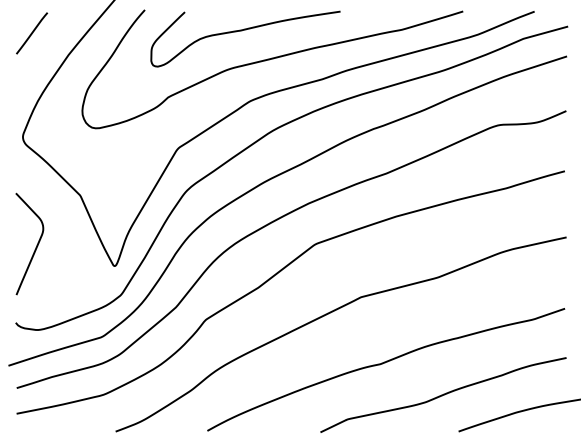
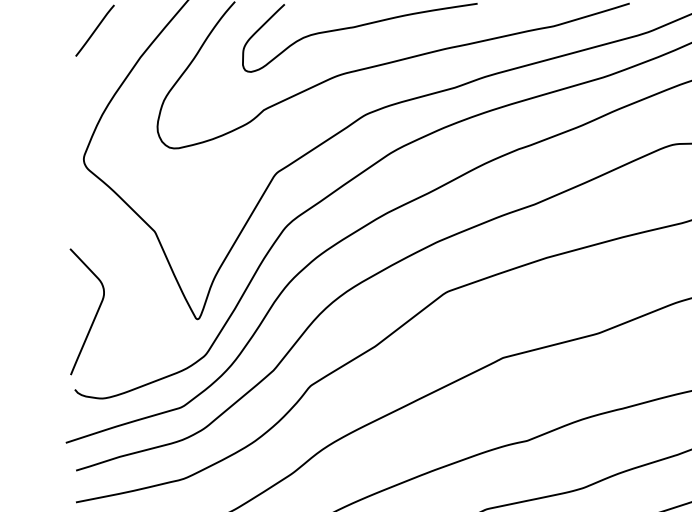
curve: (35, 247) -> (94, 316), moved

